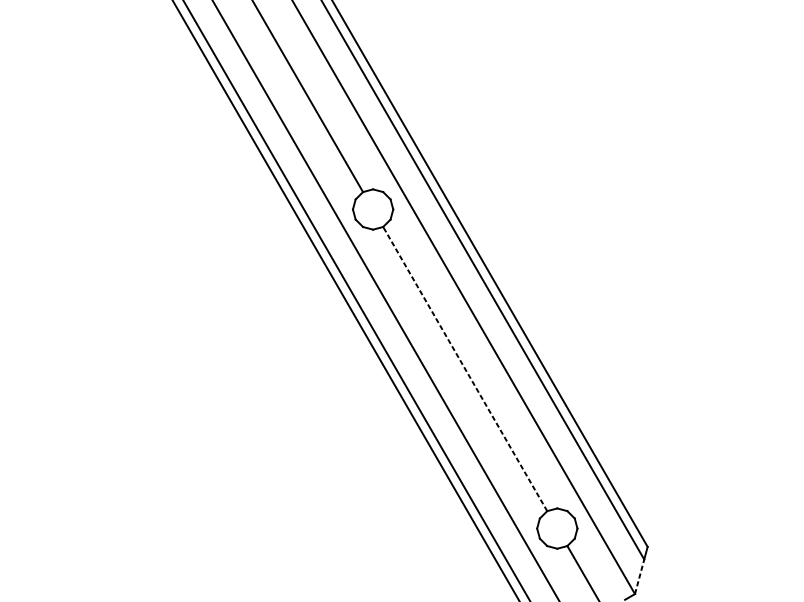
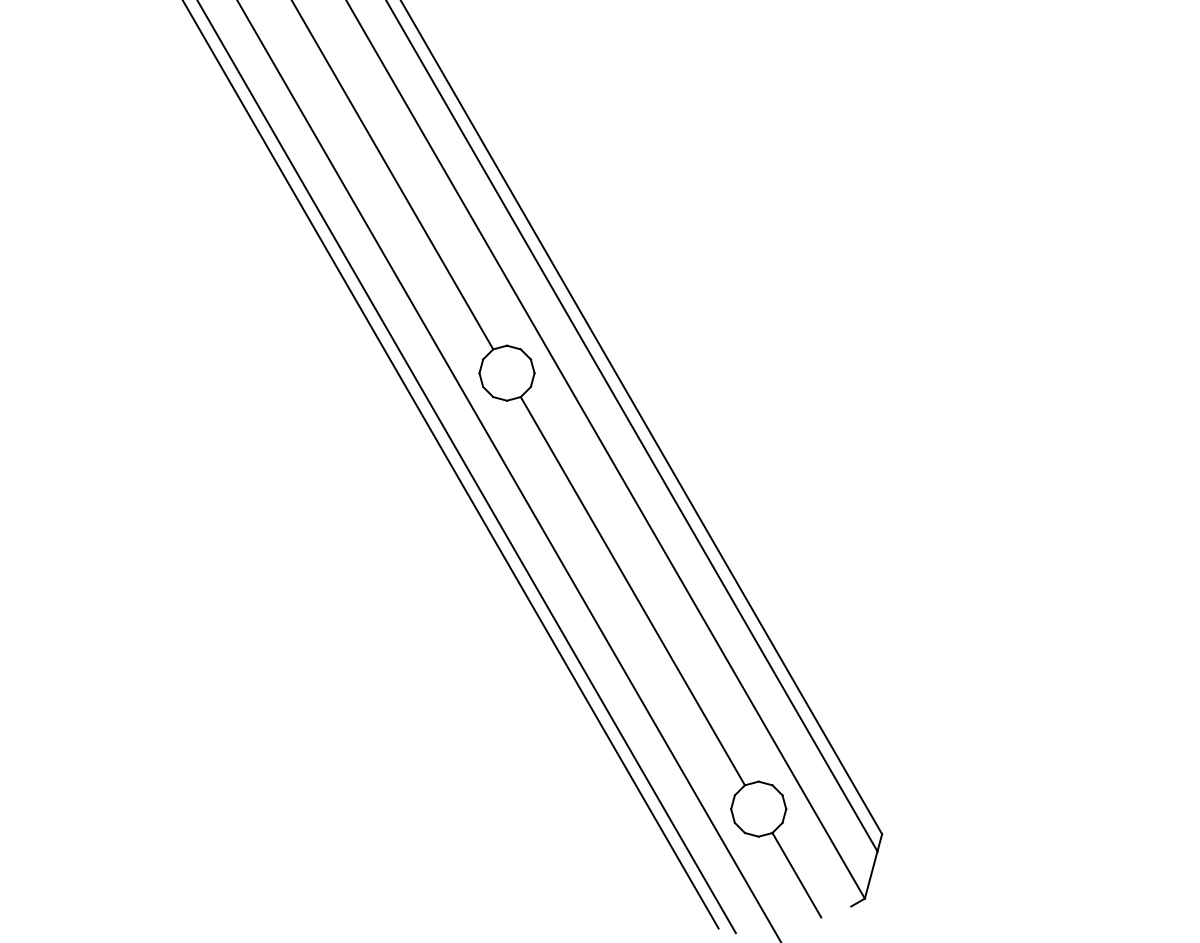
line: (464, 368) -> (632, 590), dashed -> solid
line: (639, 576) -> (871, 874), dashed -> solid

